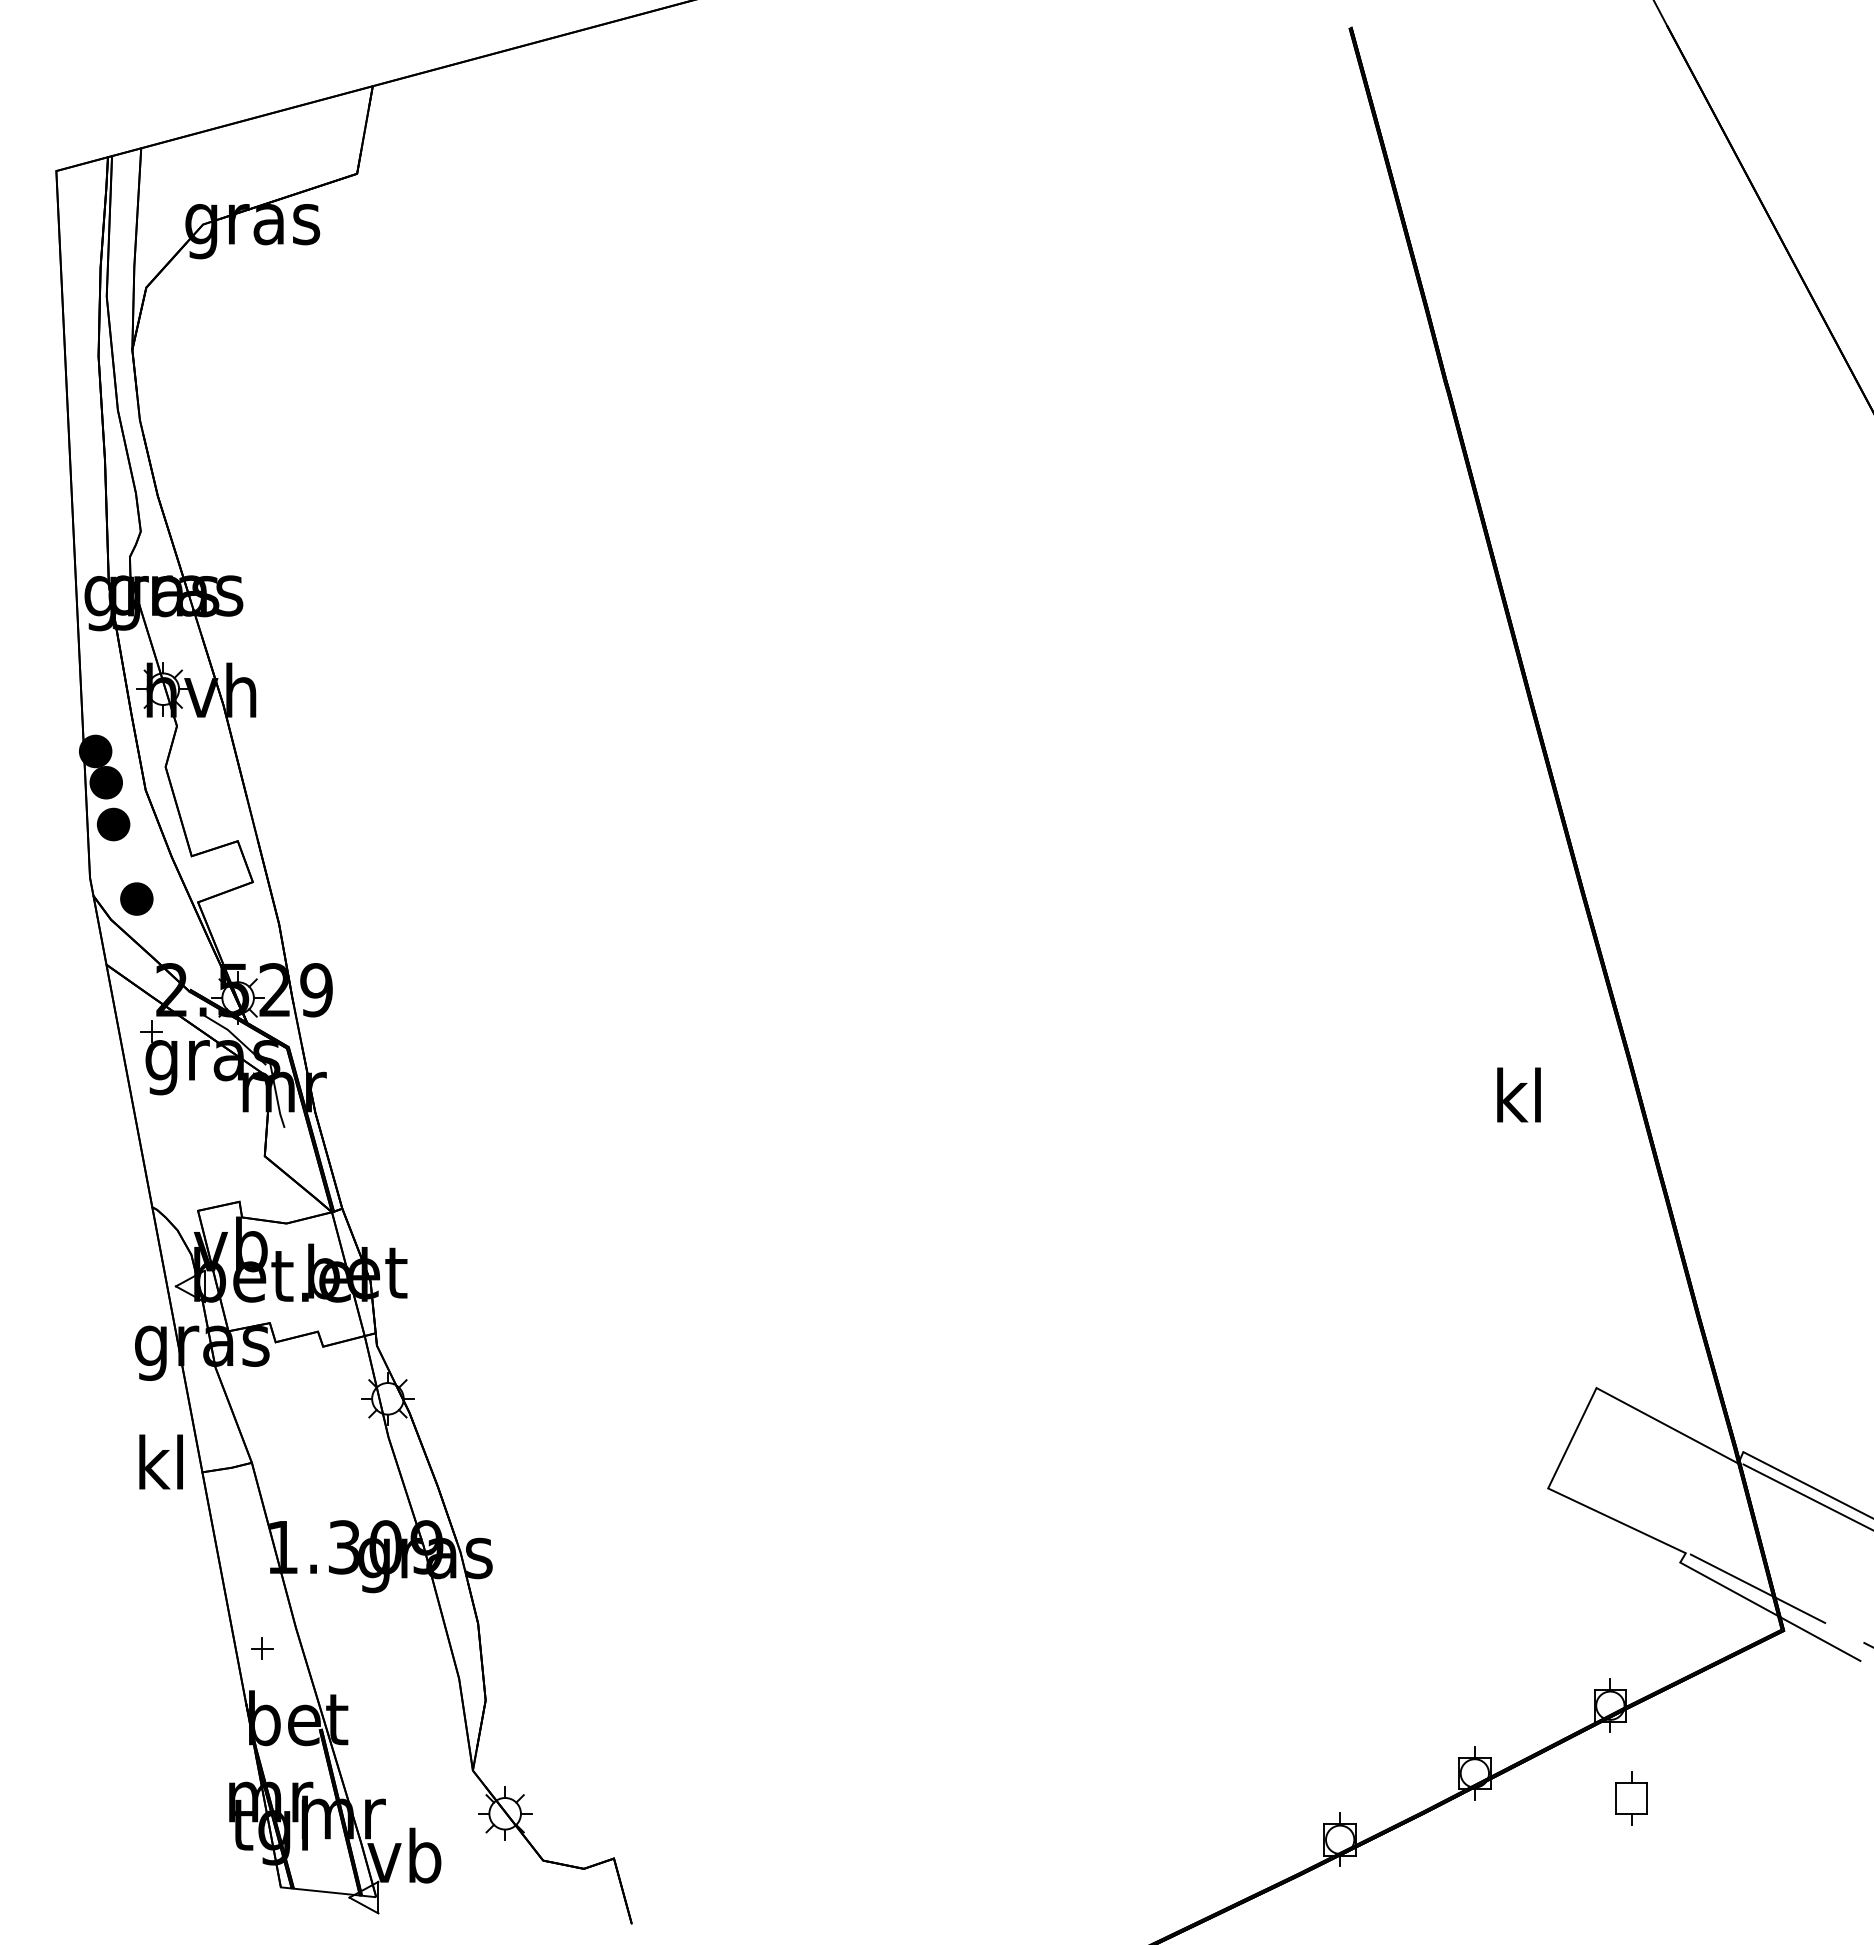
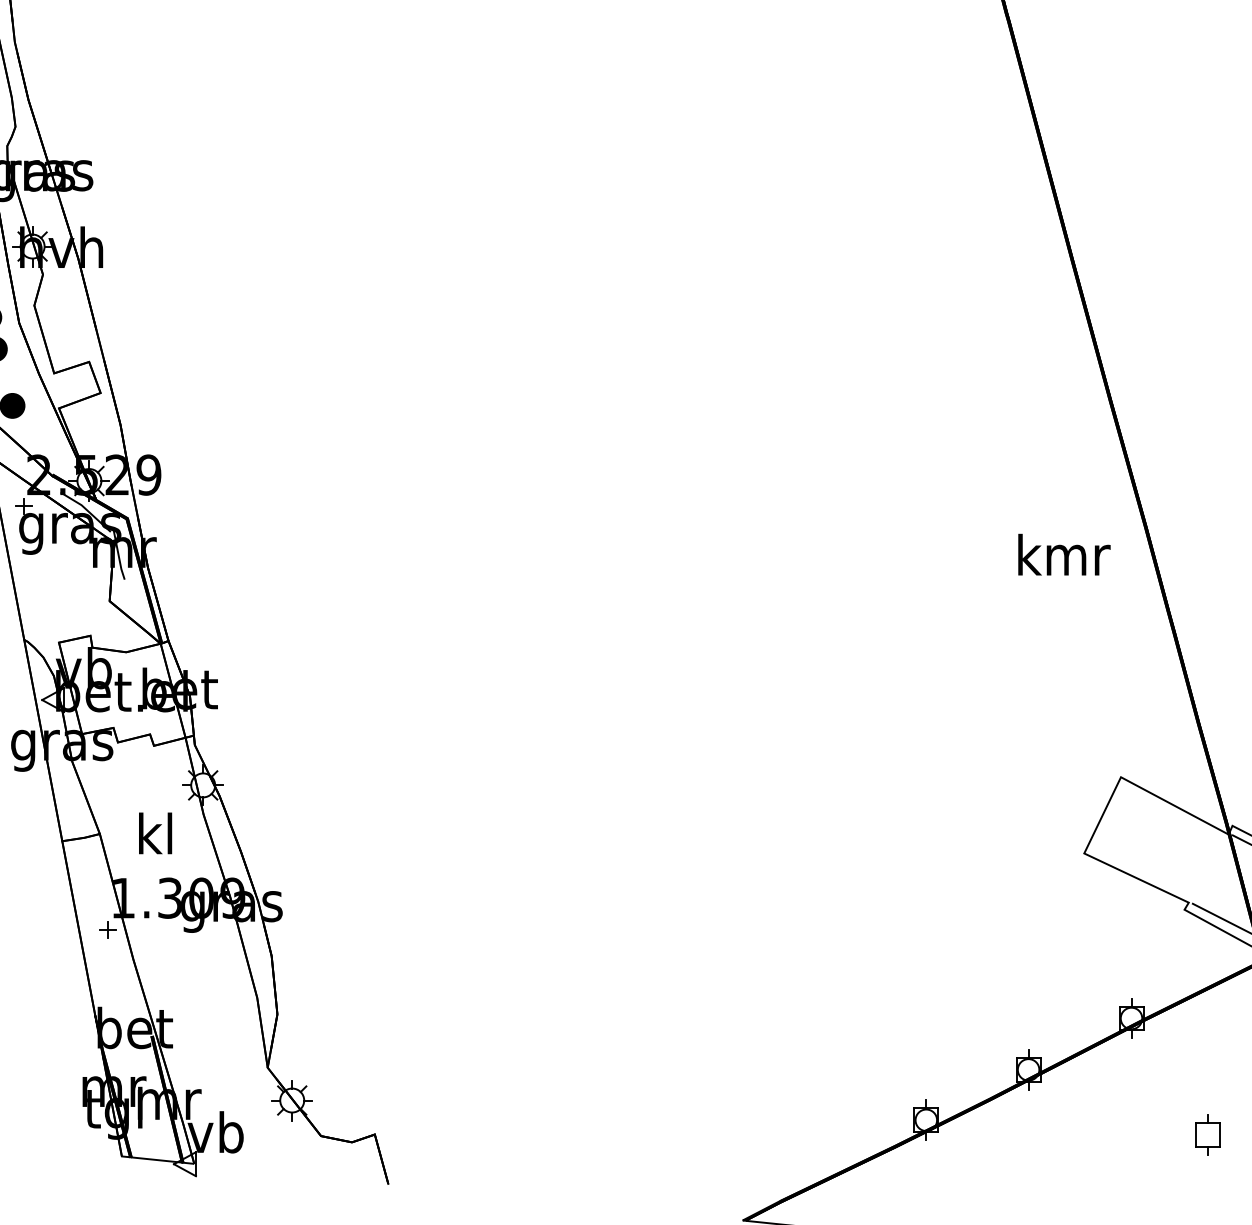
text: (1521, 1094) -> (1064, 554), kl -> kmr
text: (160, 1461) -> (155, 833), moved
part: (262, 1648) -> (107, 929), moved
part: (1631, 1798) -> (1208, 1135), moved

